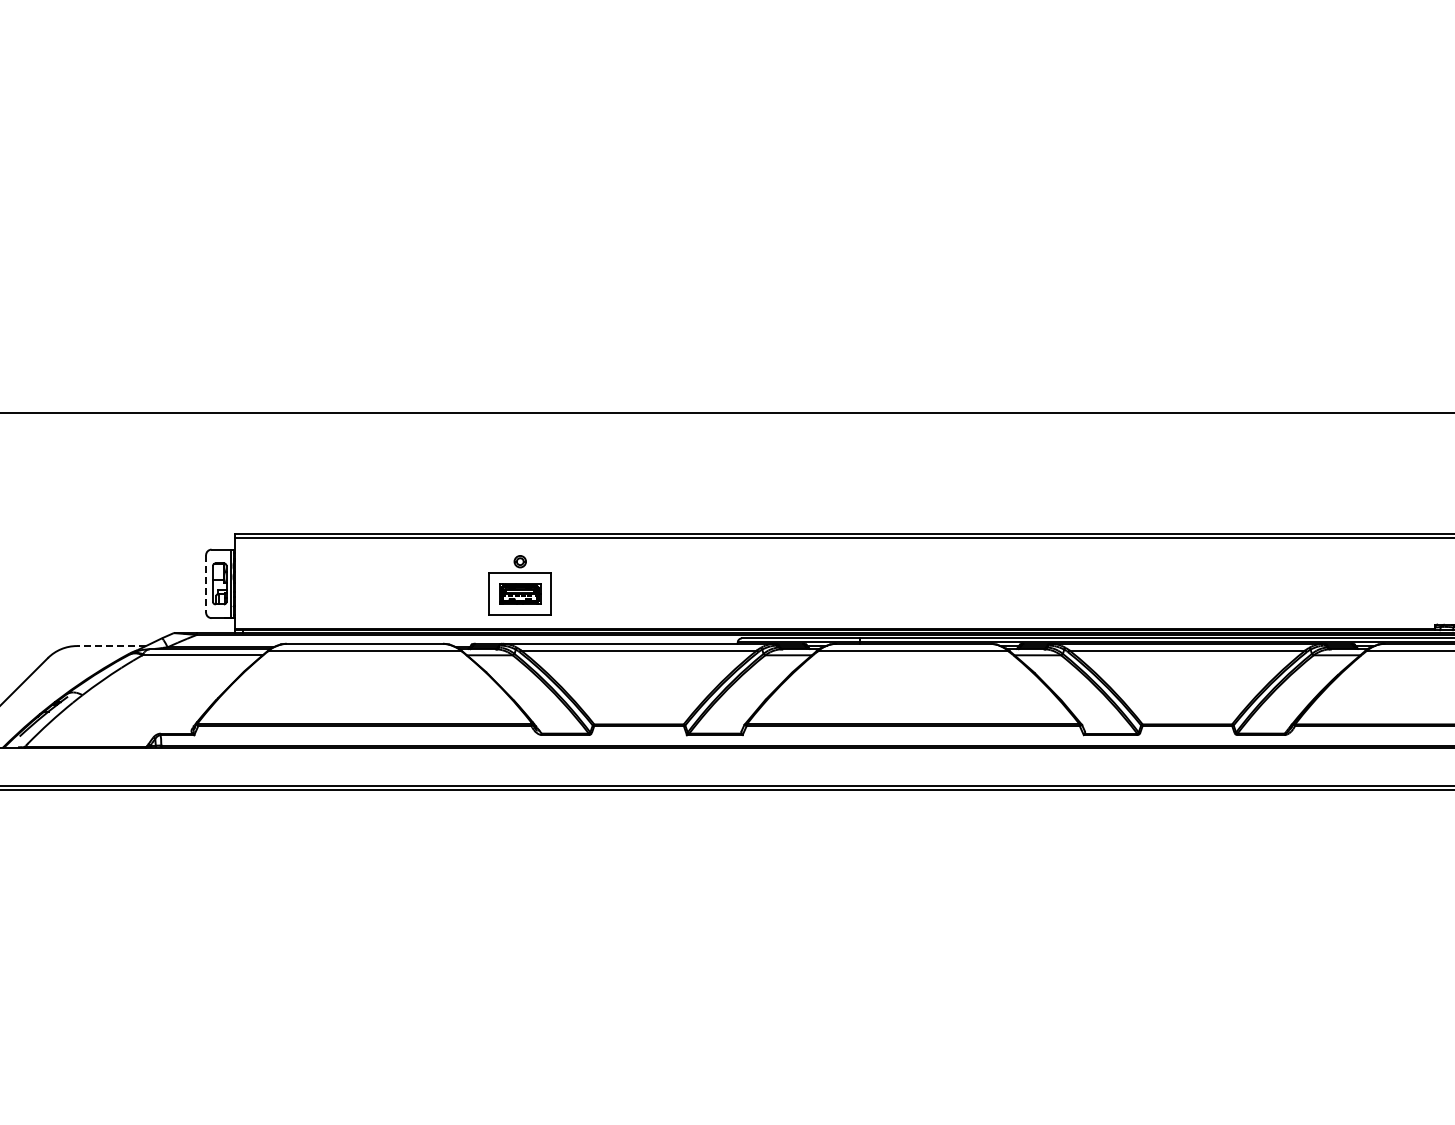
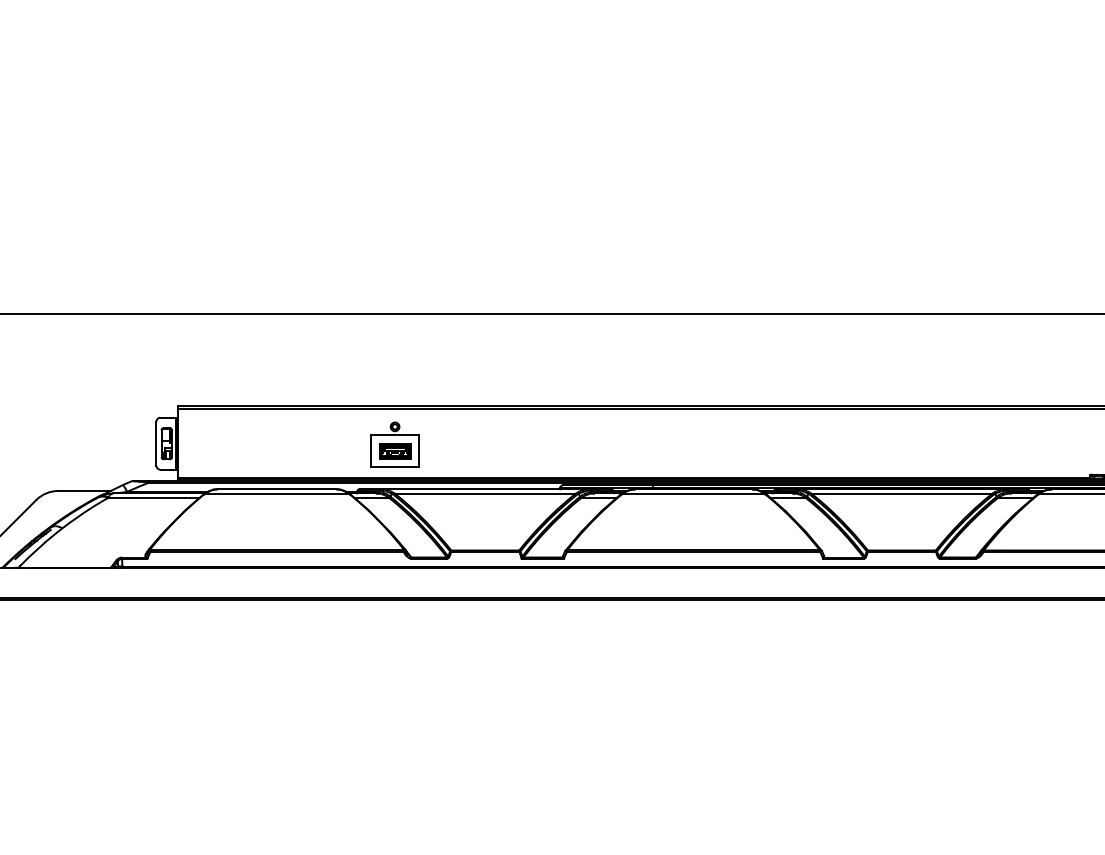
line: (206, 583) -> (156, 443), dashed -> solid
line: (110, 646) -> (83, 491), dashed -> solid

